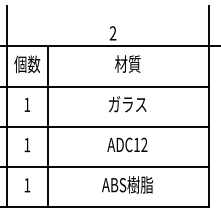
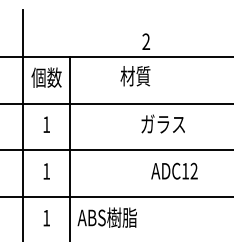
text: (127, 63) -> (135, 75), moved
text: (127, 144) -> (174, 170), moved
text: (127, 184) -> (107, 217), moved

